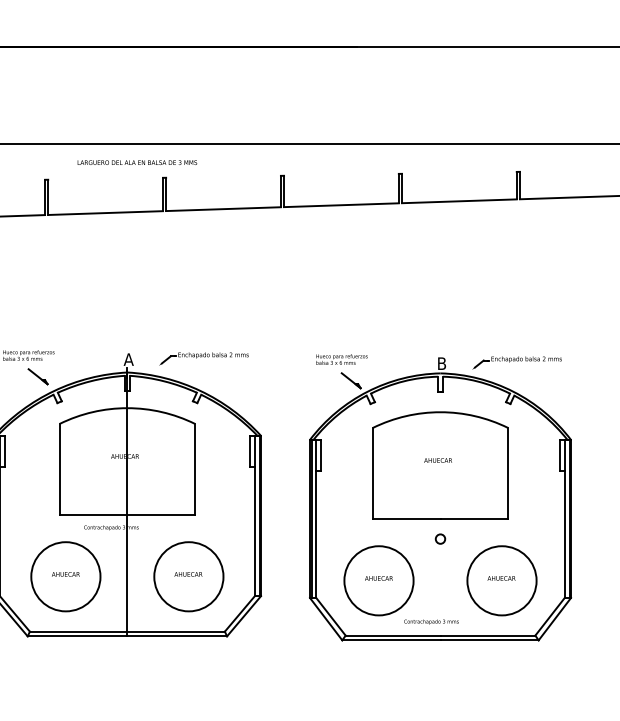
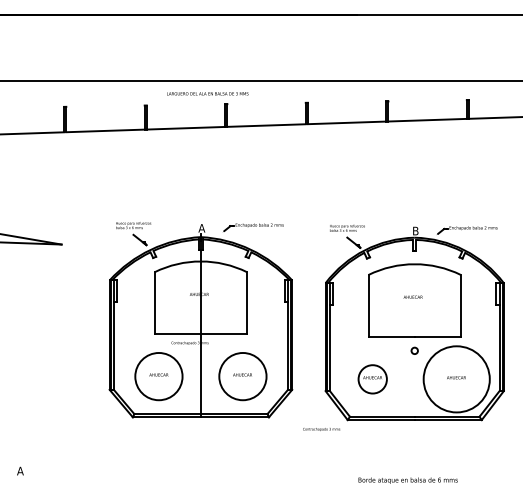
circle: (378, 579) -> (372, 378), size x0.6
circle: (501, 579) -> (456, 378), size x1.4
text: (431, 622) -> (321, 429), moved

